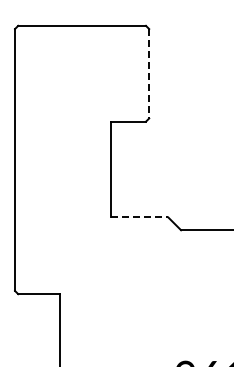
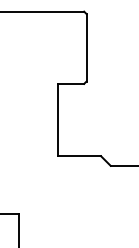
line: (149, 73) -> (86, 47), dashed -> solid
line: (139, 217) -> (79, 156), dashed -> solid

